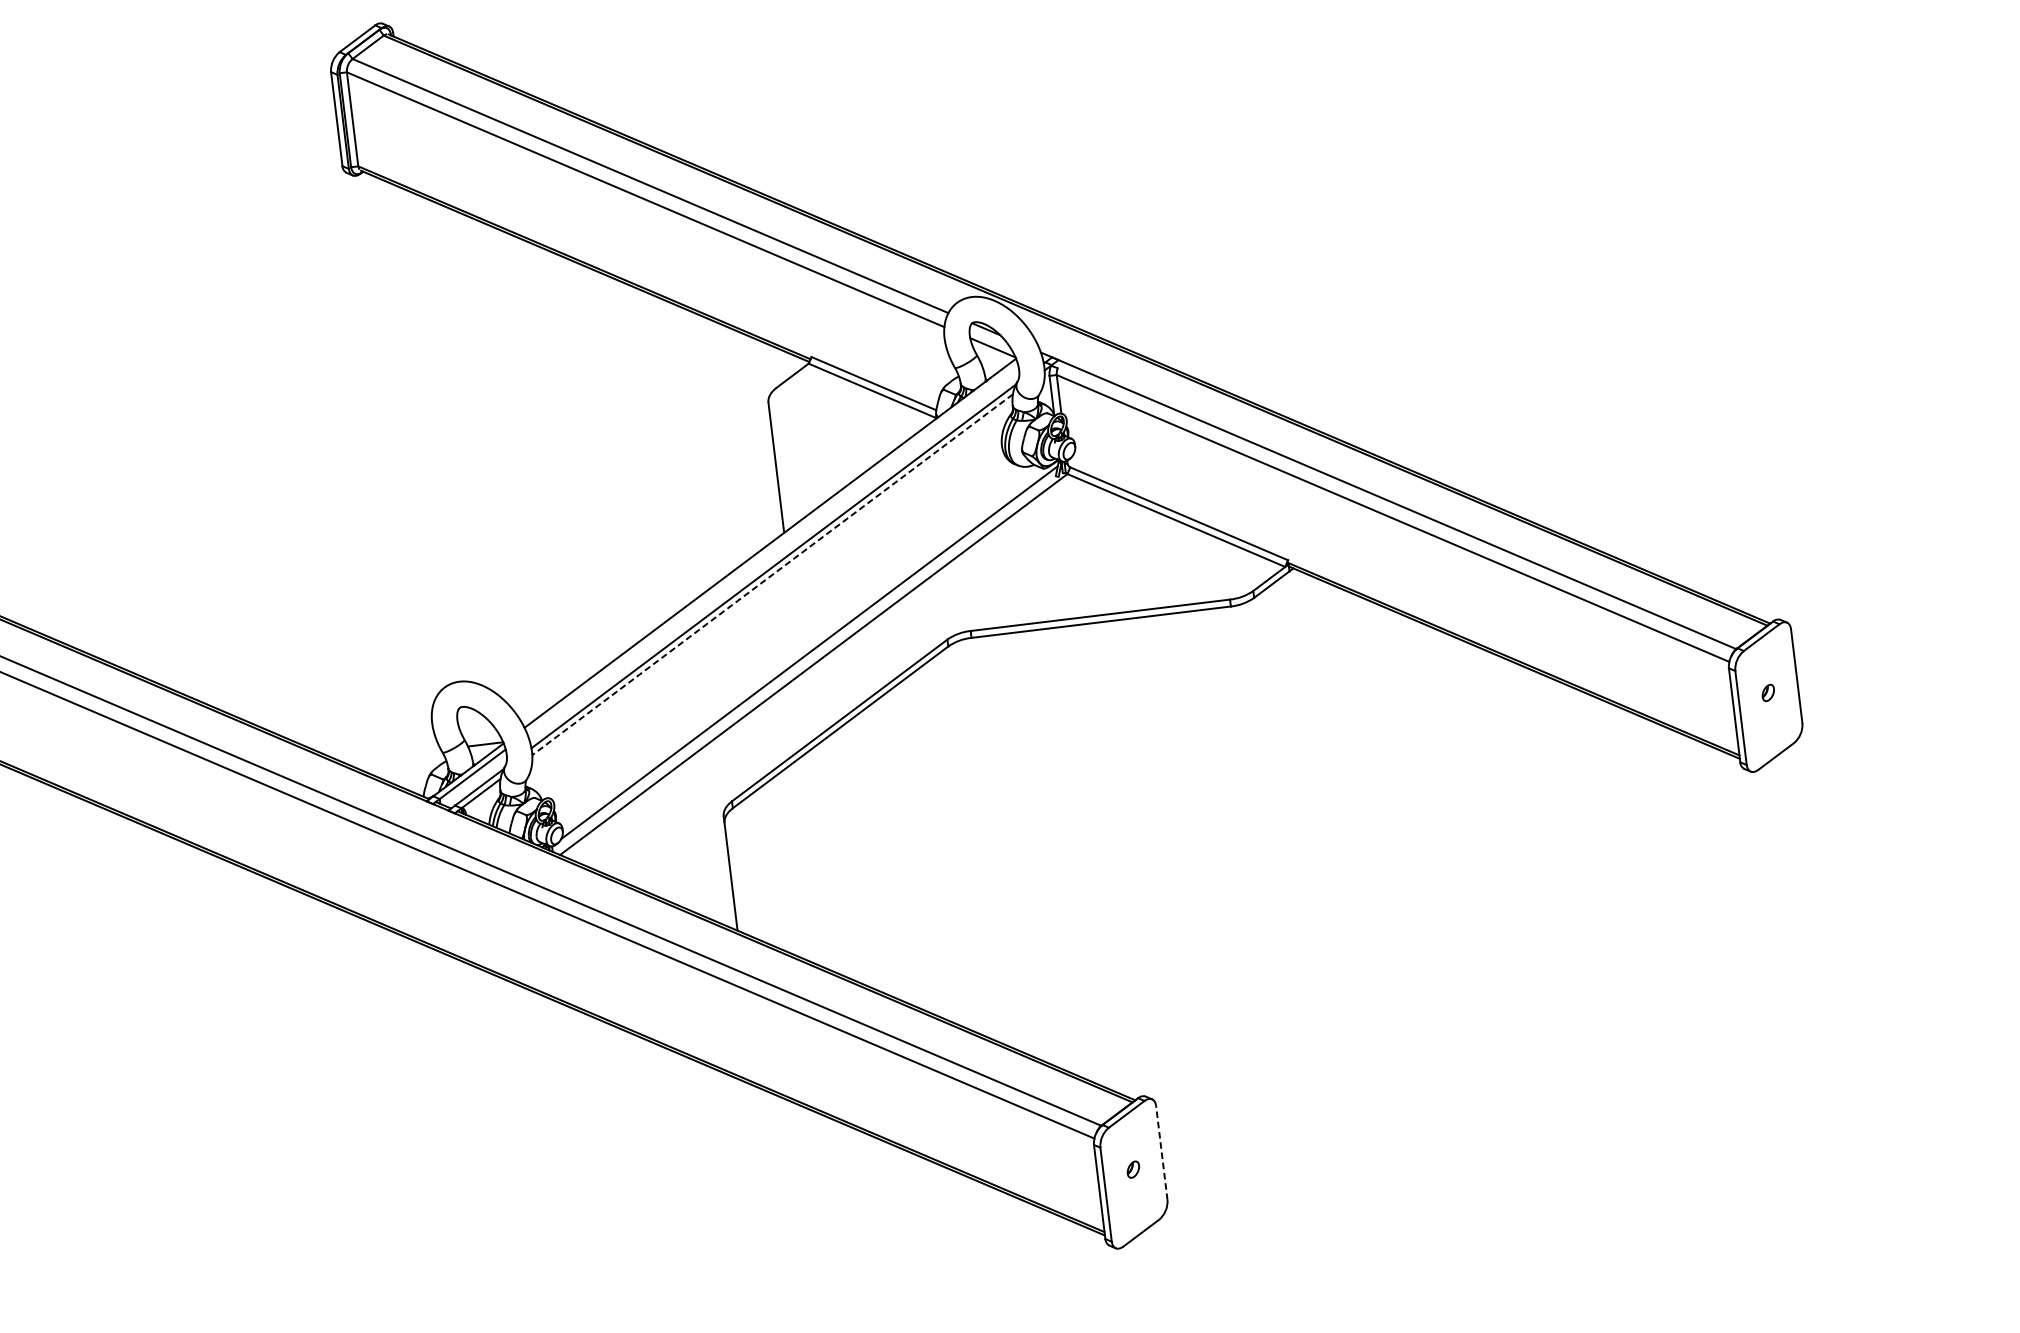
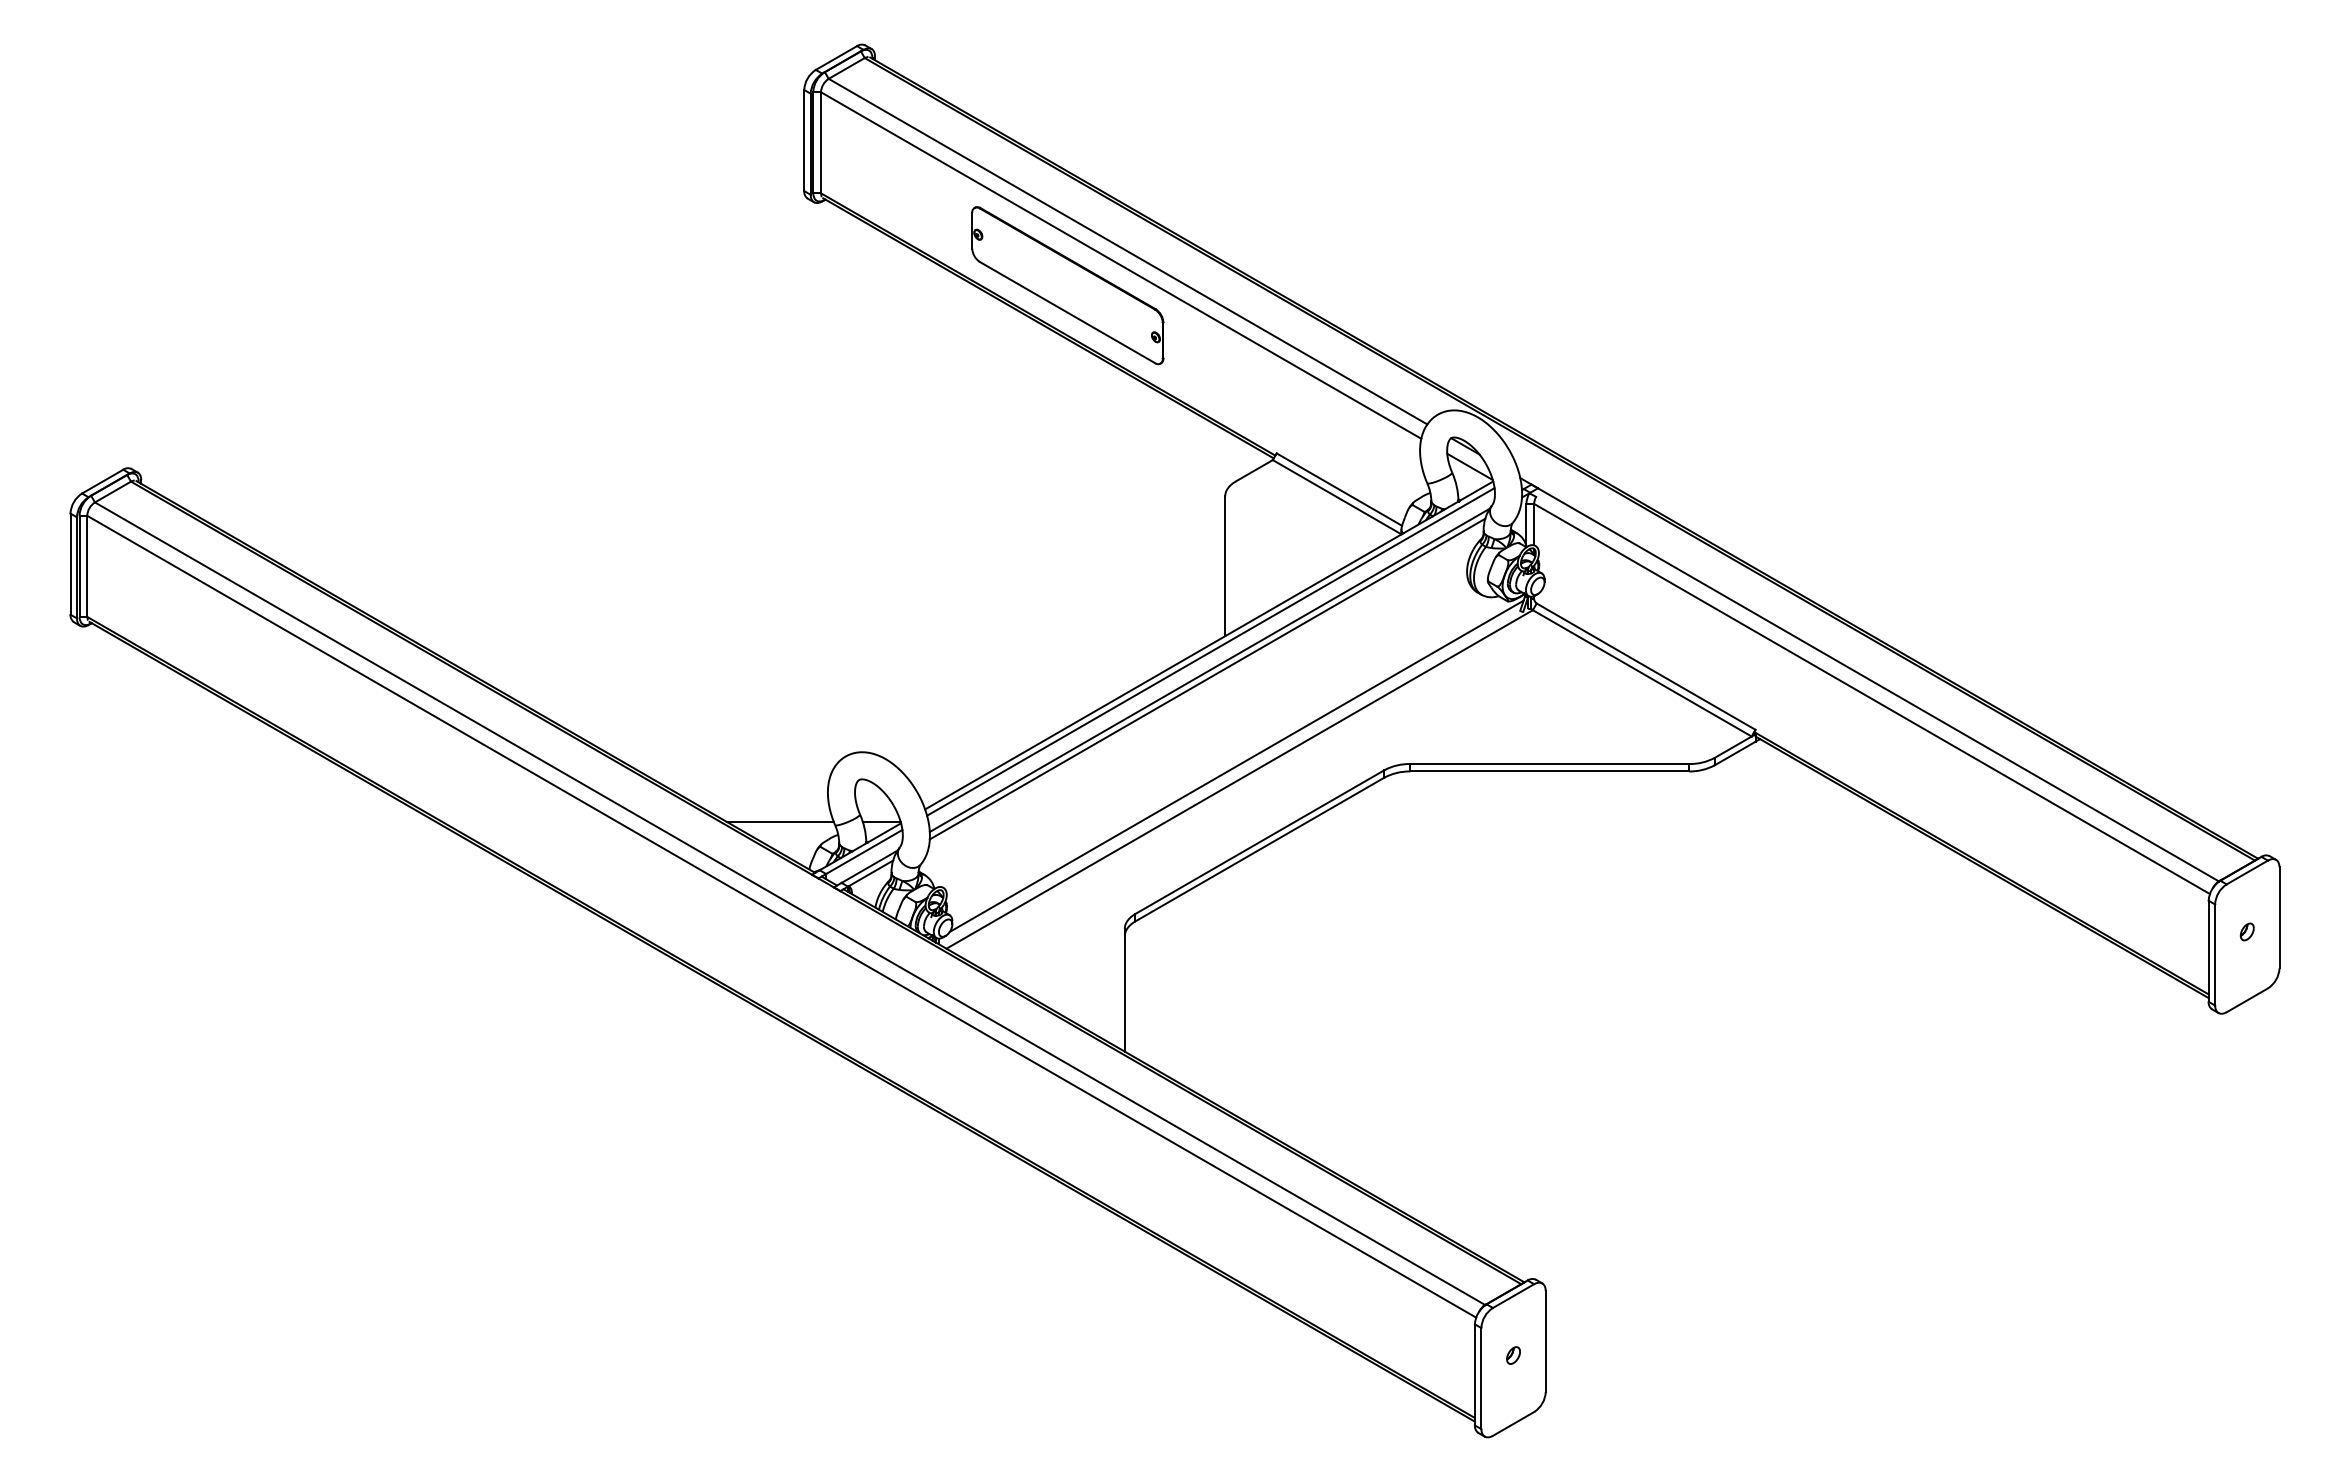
part: (597, 224) -> (1067, 285), added
line: (772, 548) -> (1210, 651), added
line: (772, 575) -> (1207, 679), dashed -> solid
line: (391, 756) -> (780, 822), added
line: (1161, 1152) -> (1545, 1341), dashed -> solid

